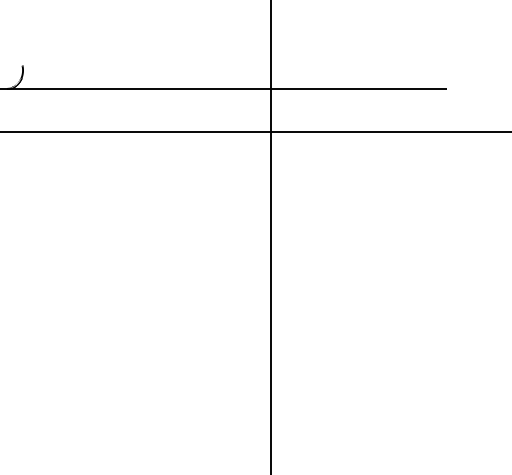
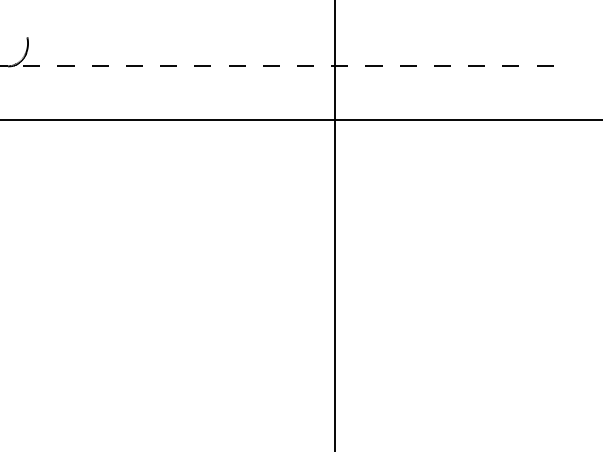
line: (226, 88) -> (280, 65), solid -> dashed

